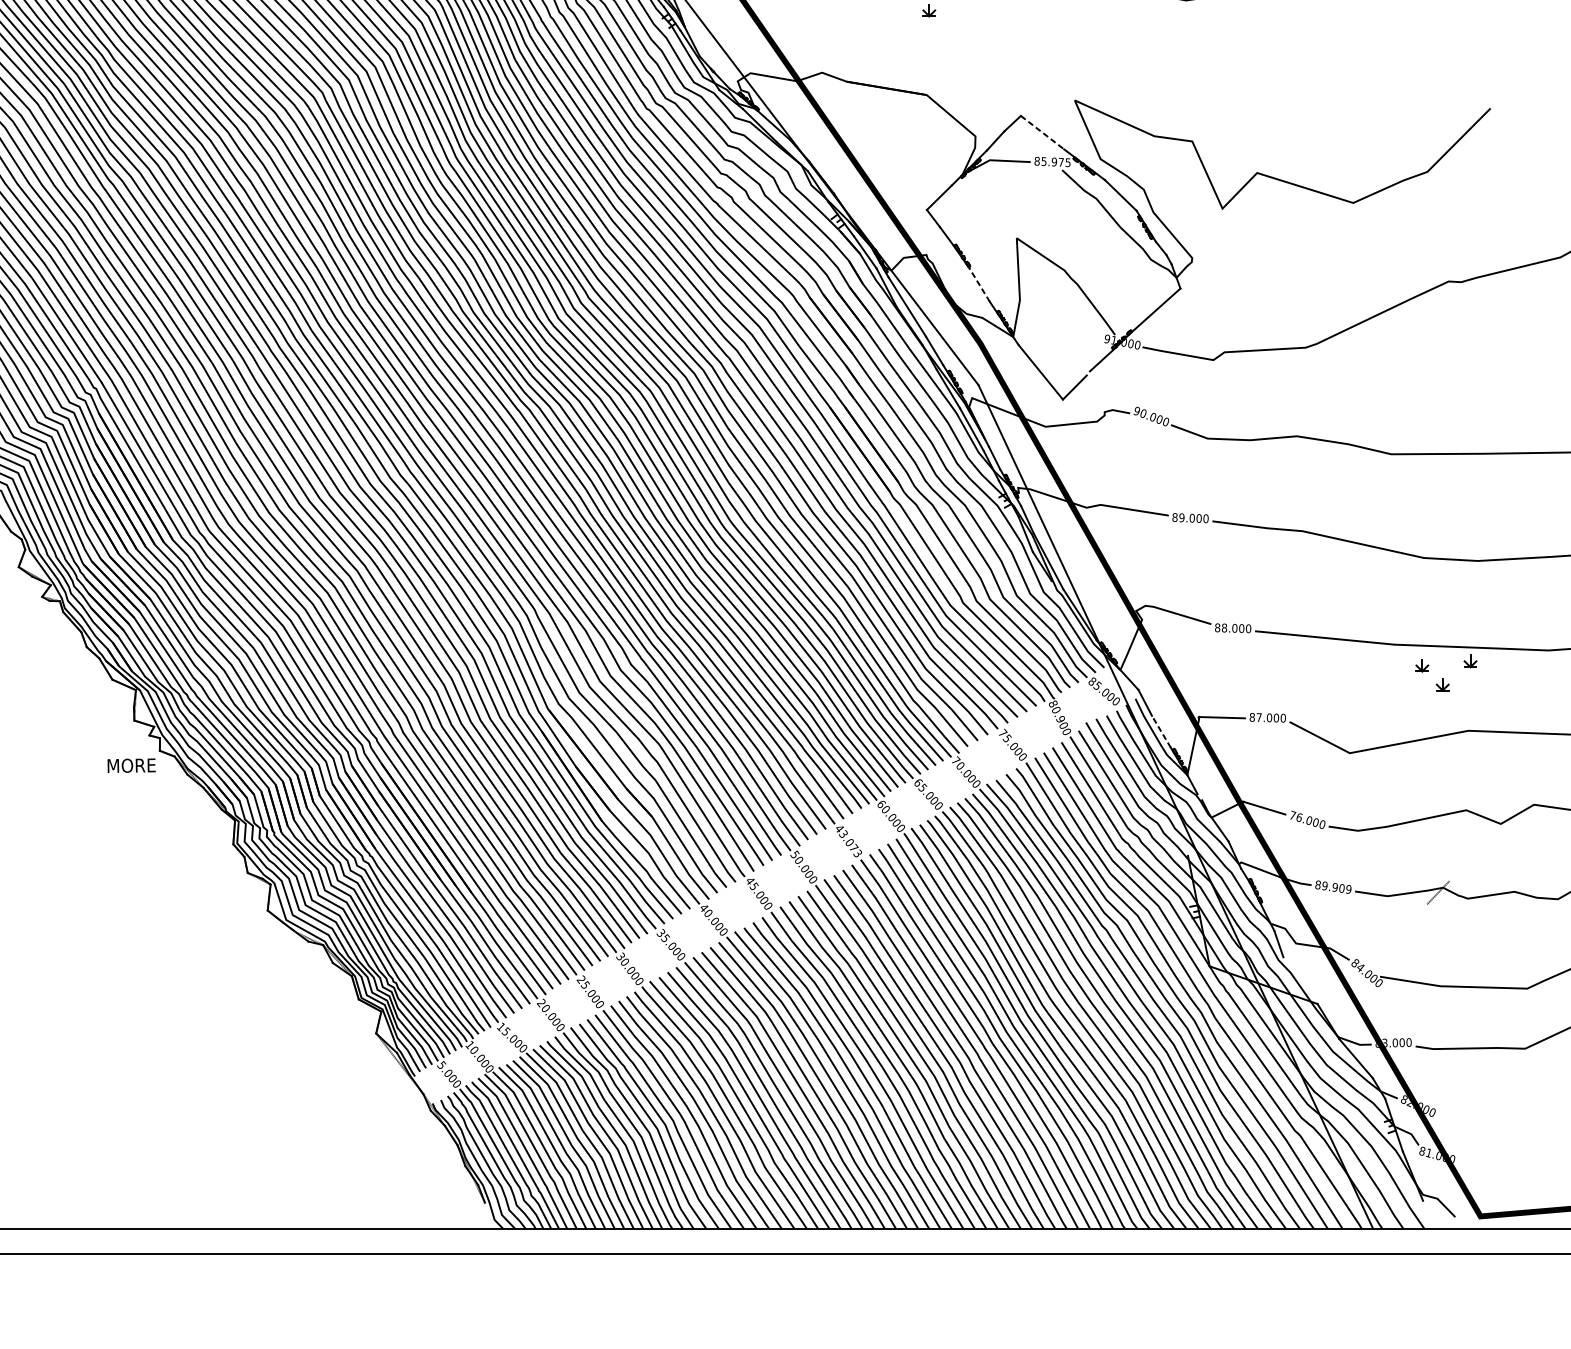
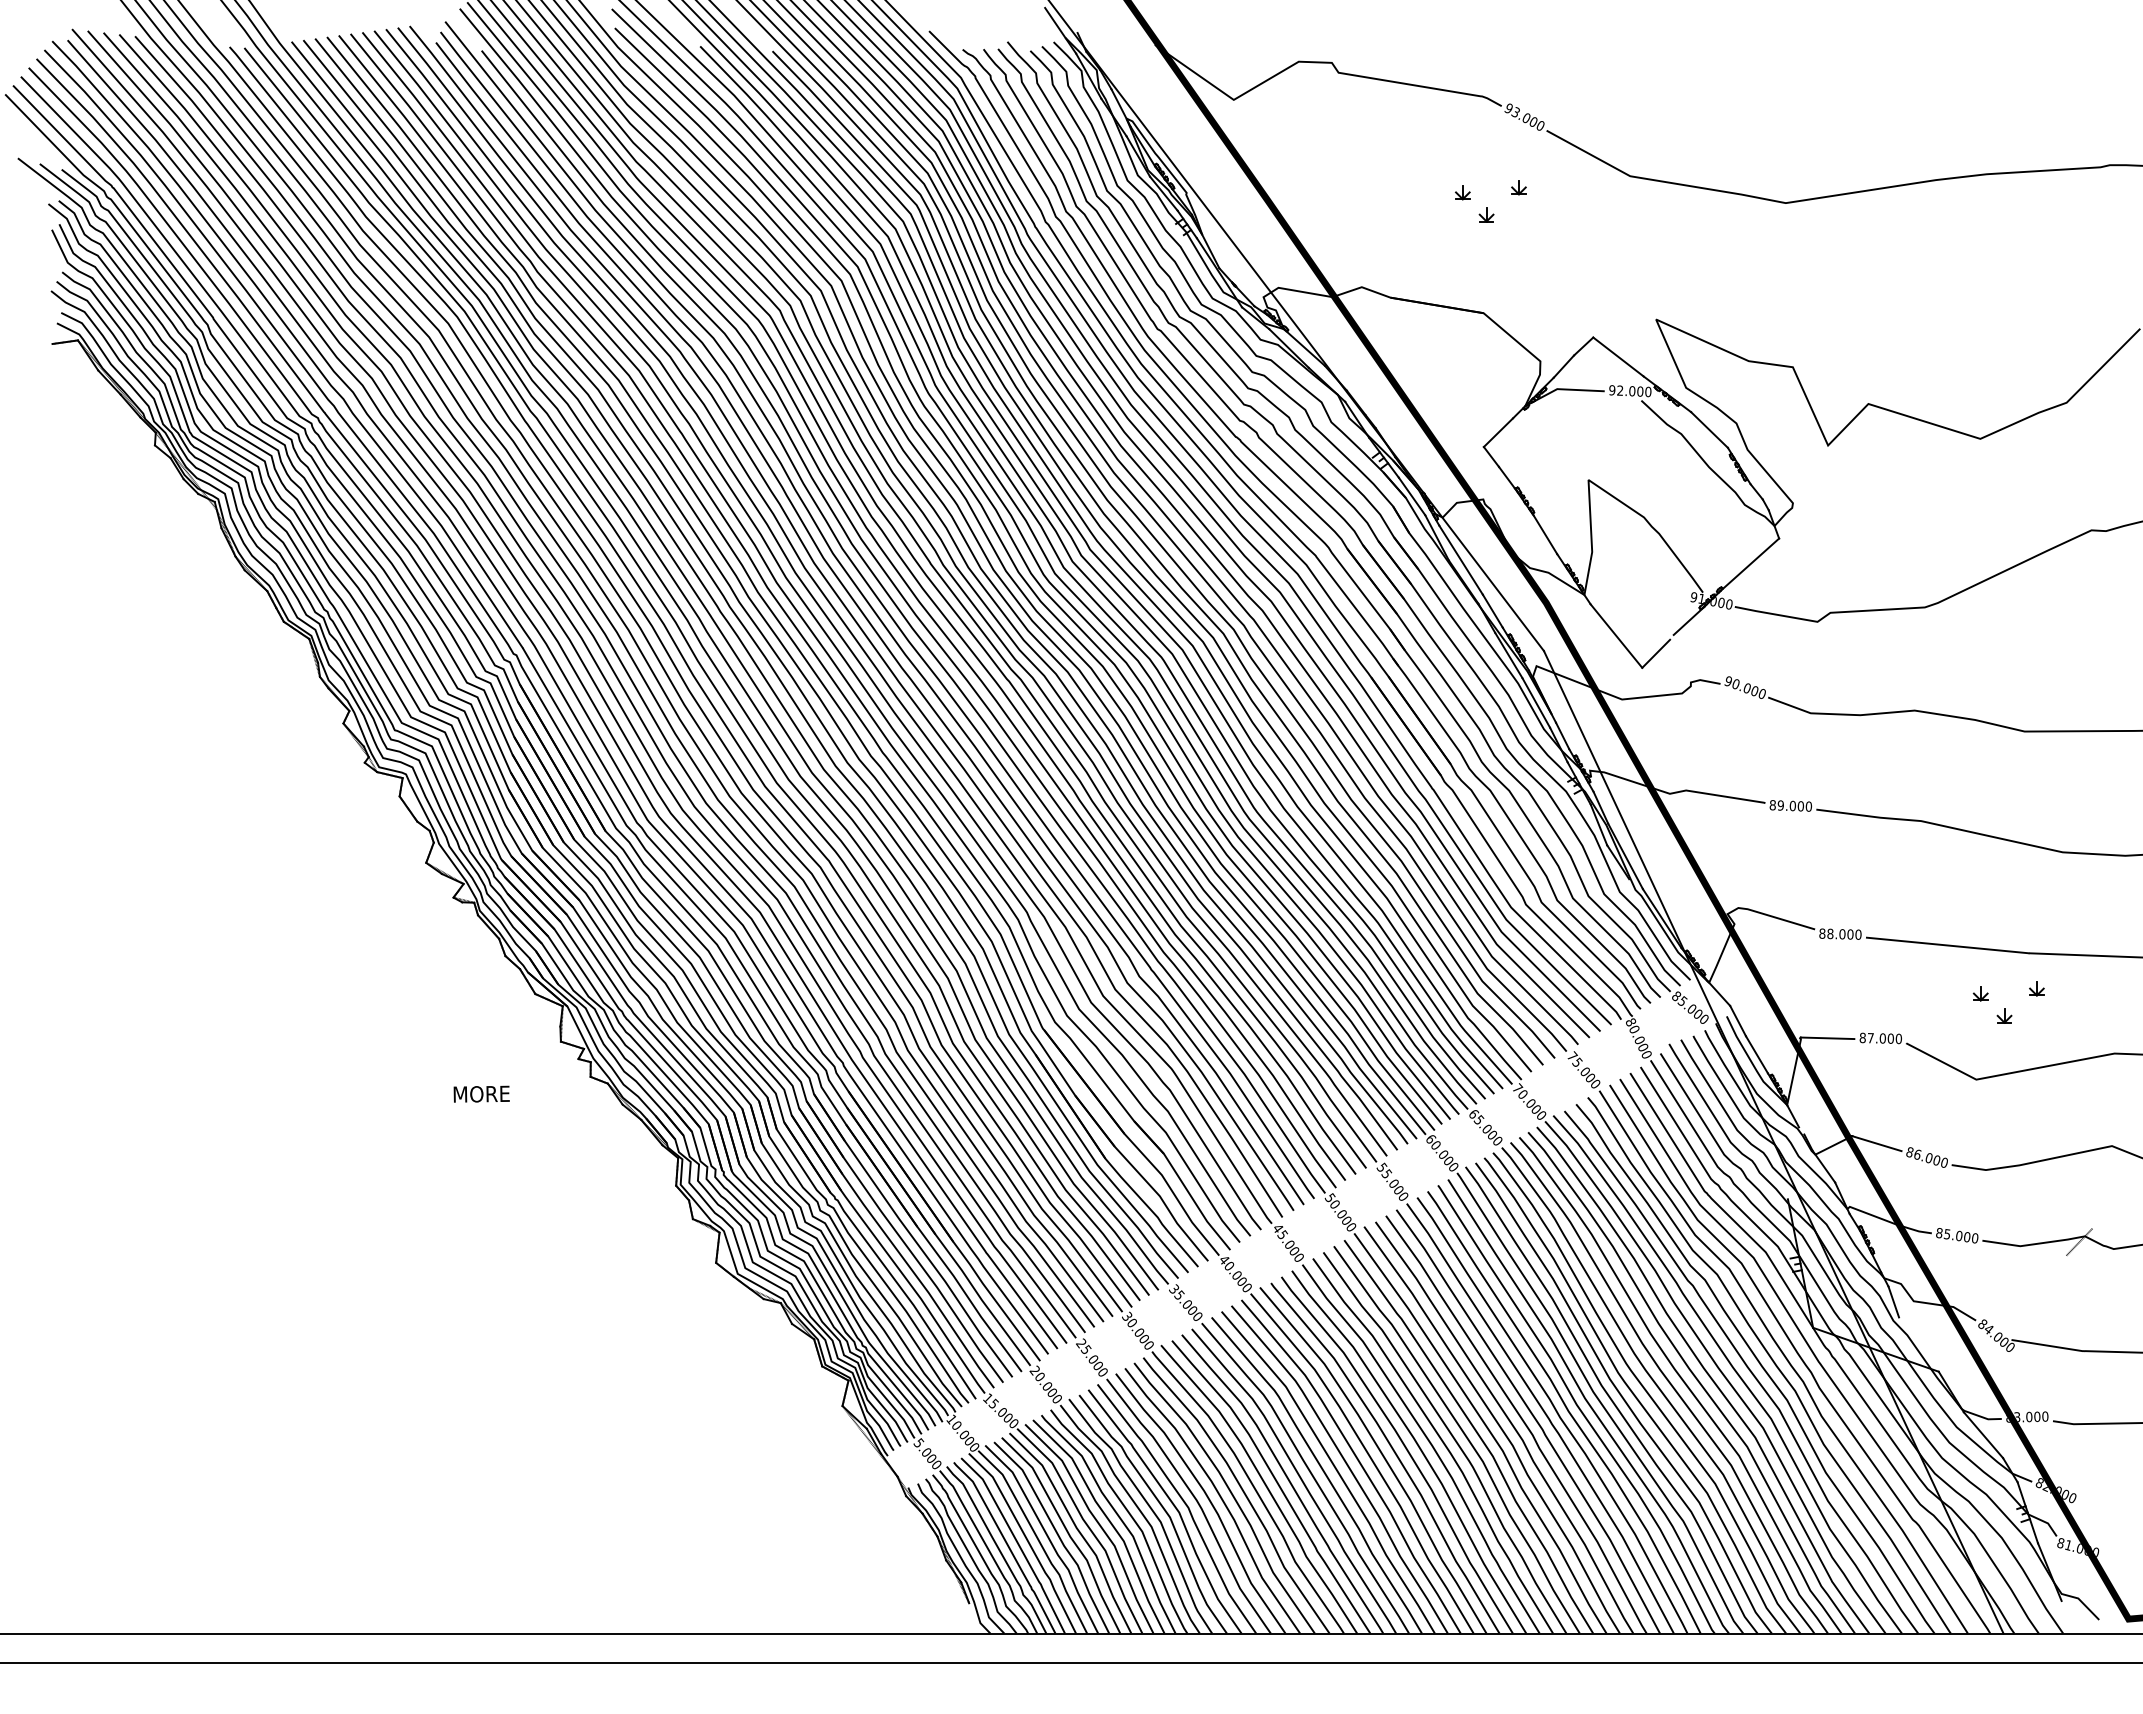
line: (1042, 132) -> (1618, 356), dashed -> solid
text: (1052, 162) -> (1630, 391), 85.975 -> 92.000
line: (979, 285) -> (1545, 534), dashed -> solid
part: (1443, 678) -> (2005, 1008), moved
text: (1059, 719) -> (1638, 1040), 80.900 -> 80.000
line: (1161, 731) -> (1756, 1054), dashed -> solid
text: (131, 765) -> (481, 1093), moved
text: (1293, 814) -> (1910, 1151), 76.000 -> 86.000
text: (847, 840) -> (1391, 1181), 43.073 -> 55.000
text: (1336, 887) -> (1960, 1236), 89.909 -> 85.000

